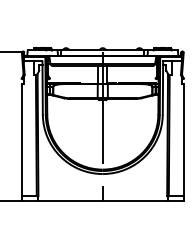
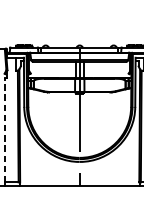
line: (22, 139) -> (5, 130), solid -> dashed

